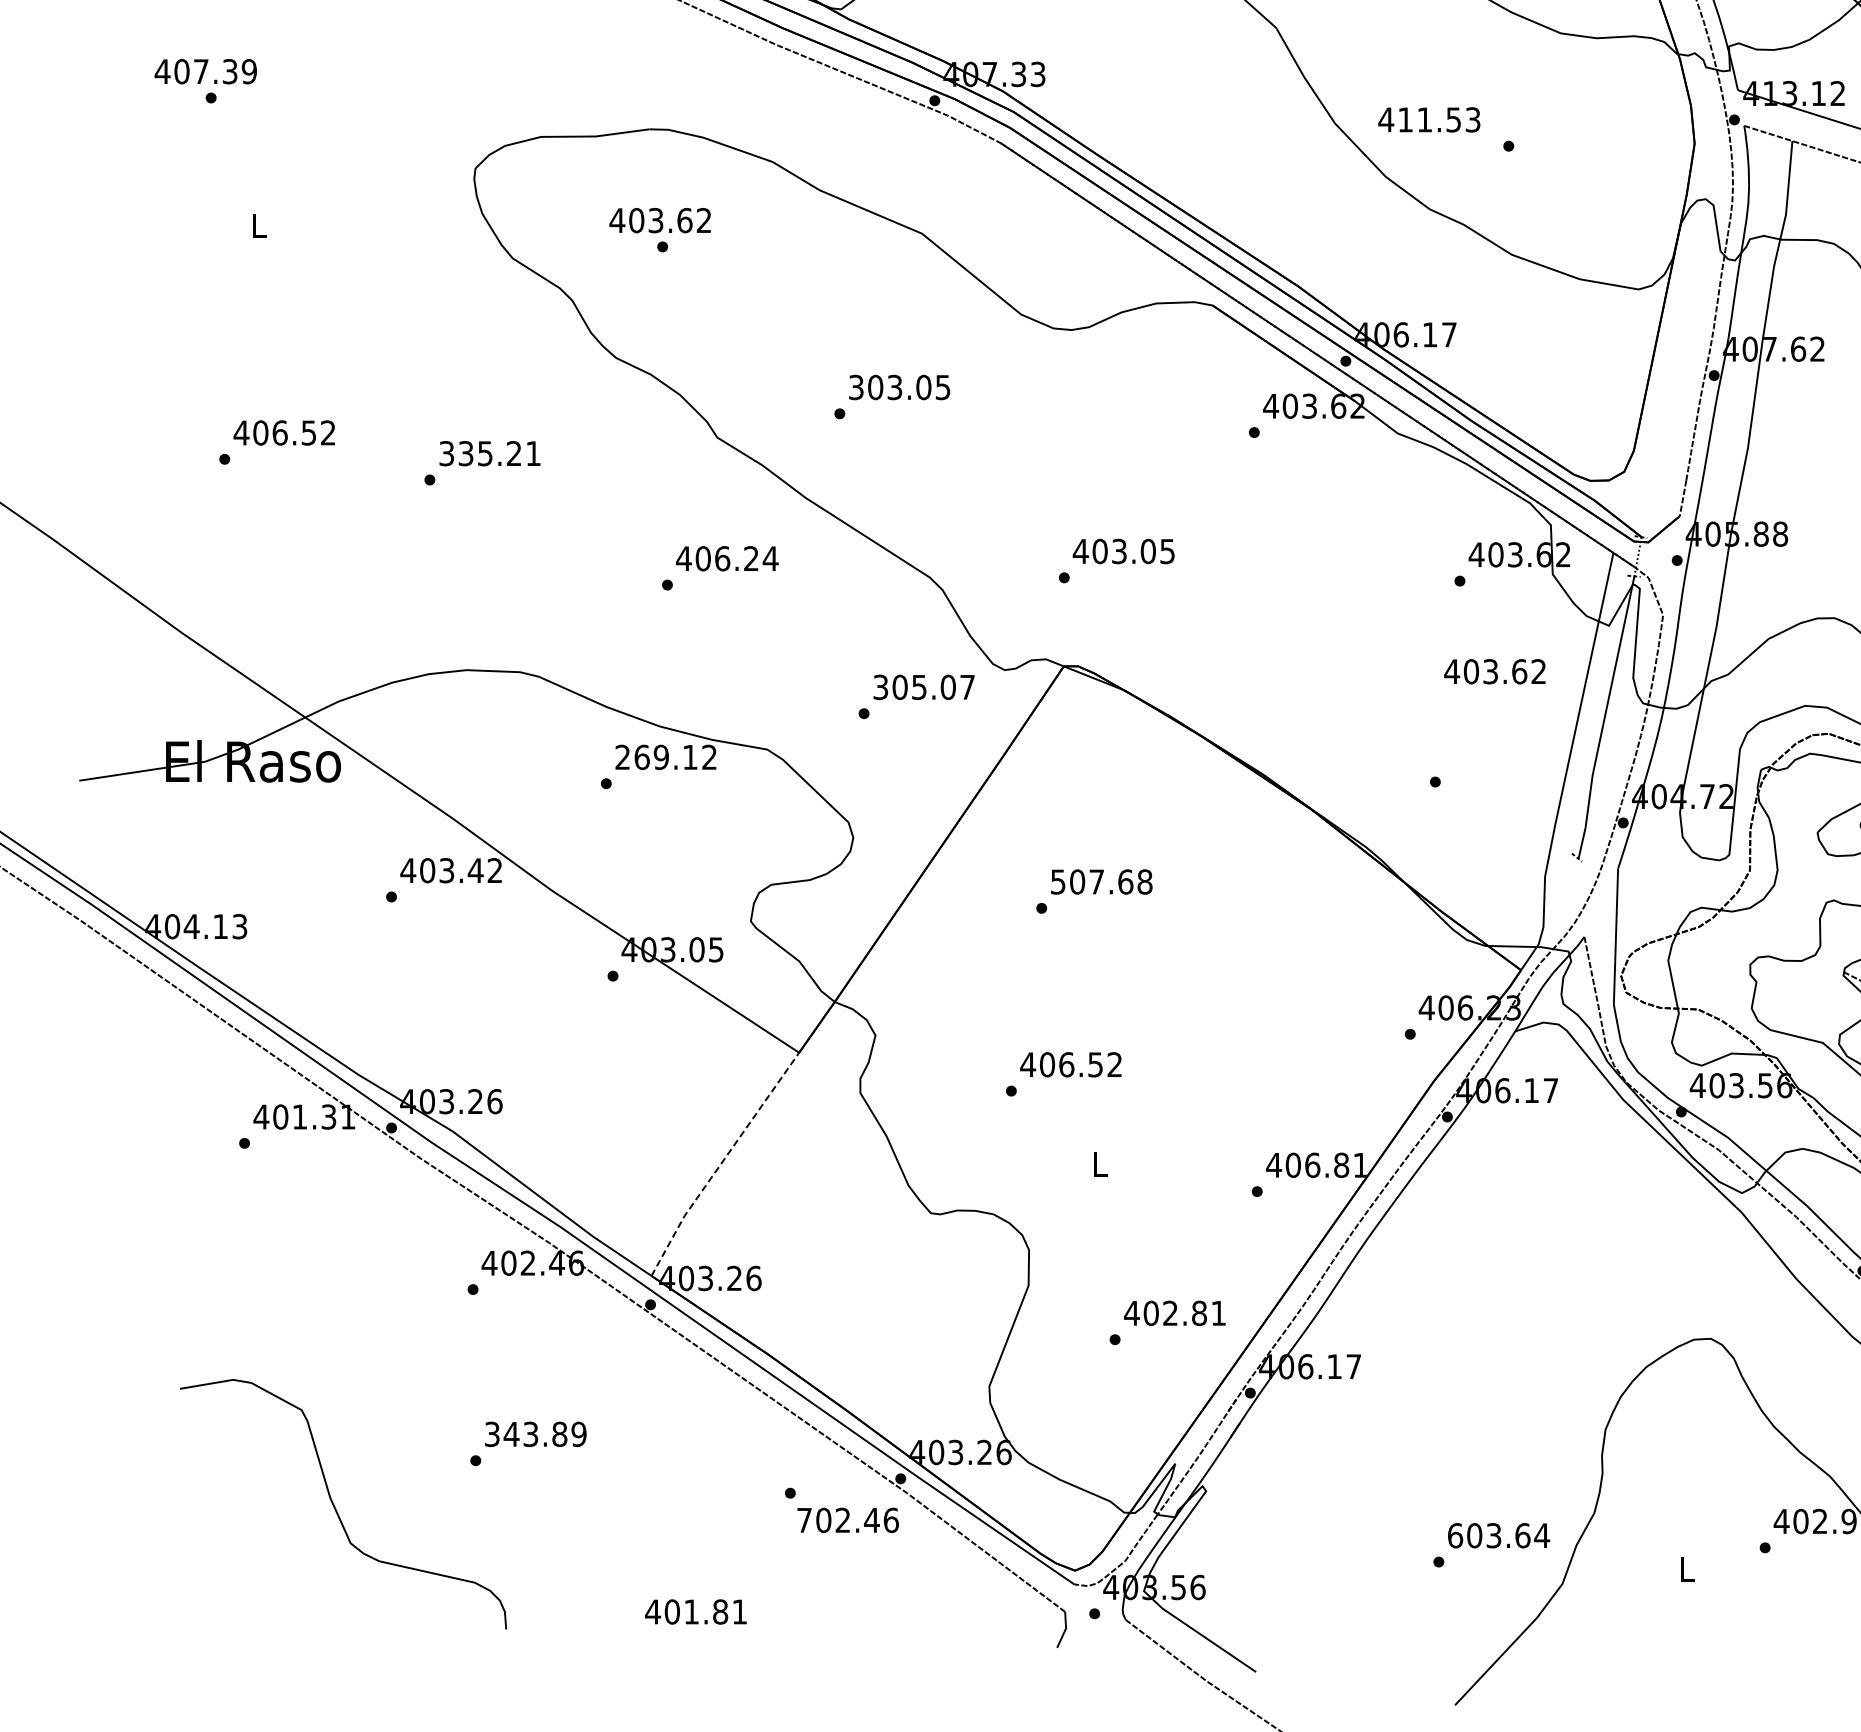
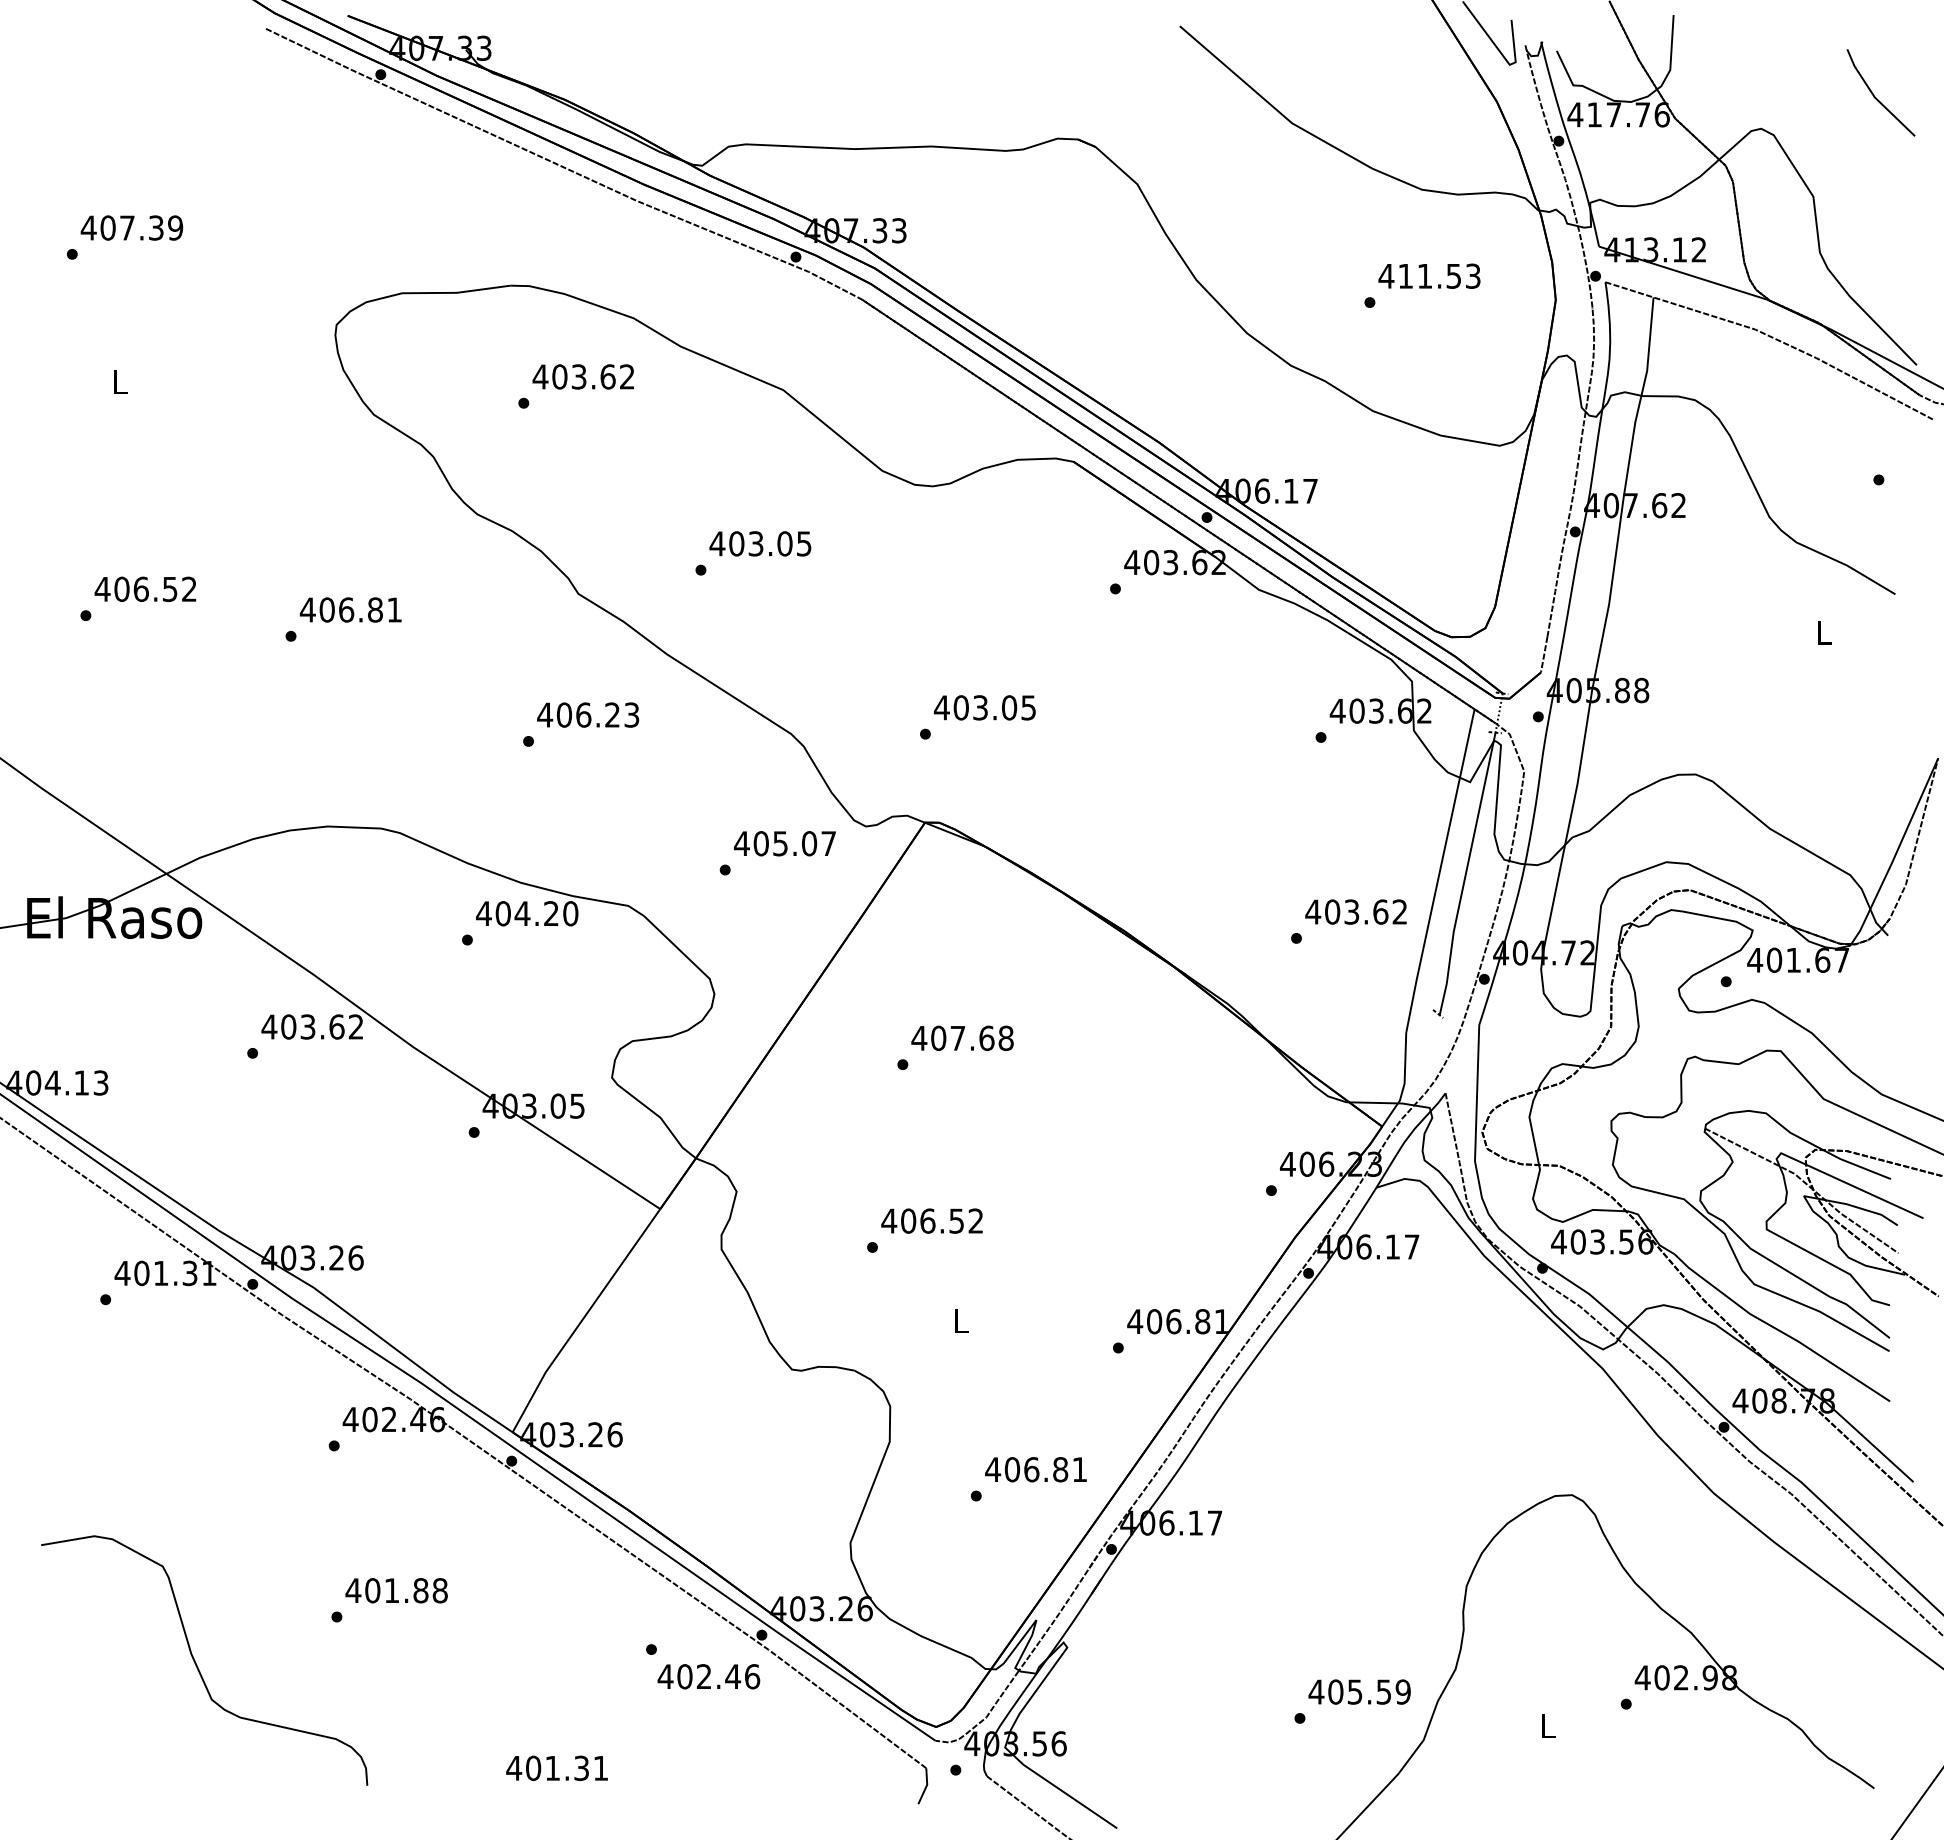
text: (205, 71) -> (131, 227), moved
text: (1429, 119) -> (1429, 275), moved
text: (659, 220) -> (582, 376), moved
text: (856, 387) -> (717, 543), 303.05 -> 403.05
text: (479, 453) -> (340, 609), 335.21 -> 406.81
text: (770, 558) -> (631, 714), 406.24 -> 406.23
text: (1494, 671) -> (1355, 911), moved
text: (880, 687) -> (741, 843), 305.07 -> 405.07
text: (666, 757) -> (527, 913), 269.12 -> 404.20
text: (475, 870) -> (336, 1026), 403.42 -> 403.62
text: (1058, 882) -> (919, 1038), 507.68 -> 407.68
line: (722, 1163) -> (583, 1319), dashed -> solid
text: (1170, 1313) -> (1031, 1469), 402.81 -> 406.81
text: (535, 1434) -> (396, 1590), 343.89 -> 401.88
text: (804, 1520) -> (665, 1676), 702.46 -> 402.46
text: (1498, 1535) -> (1359, 1691), 603.64 -> 405.59
text: (720, 1611) -> (581, 1767), 401.81 -> 401.31

